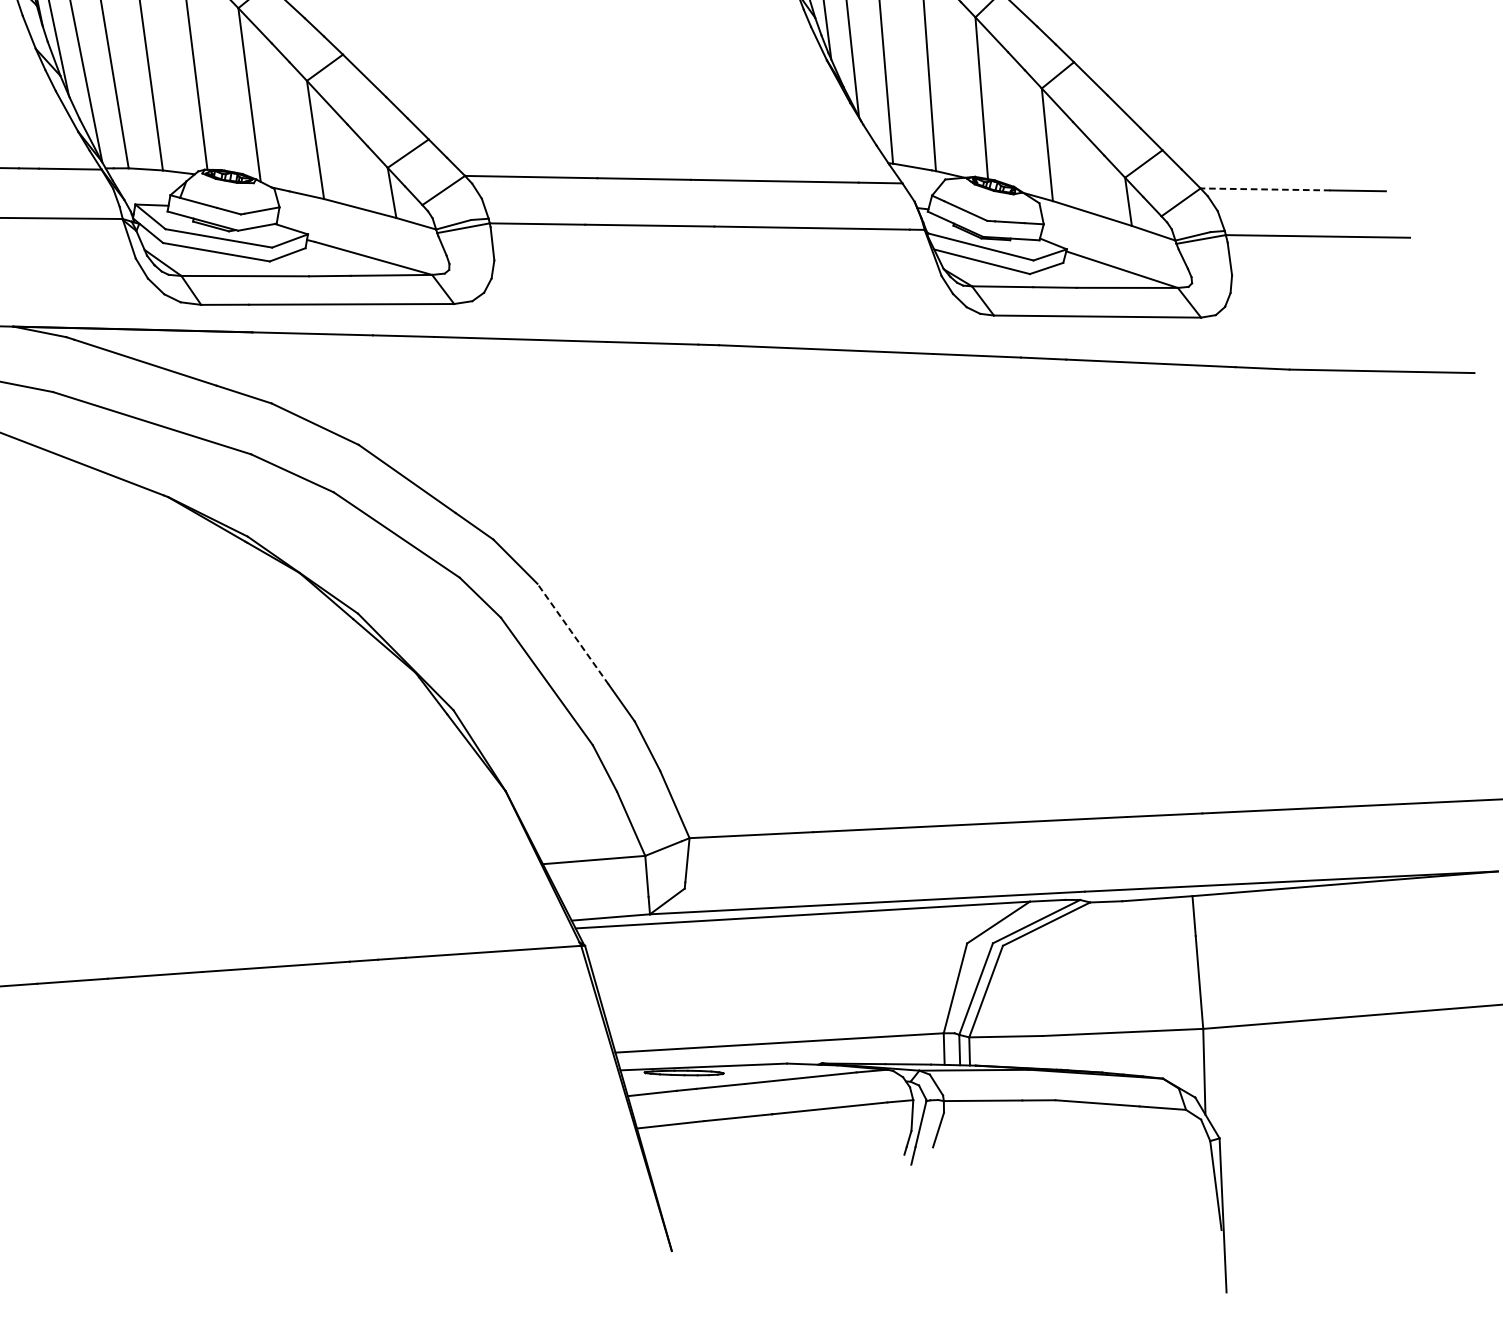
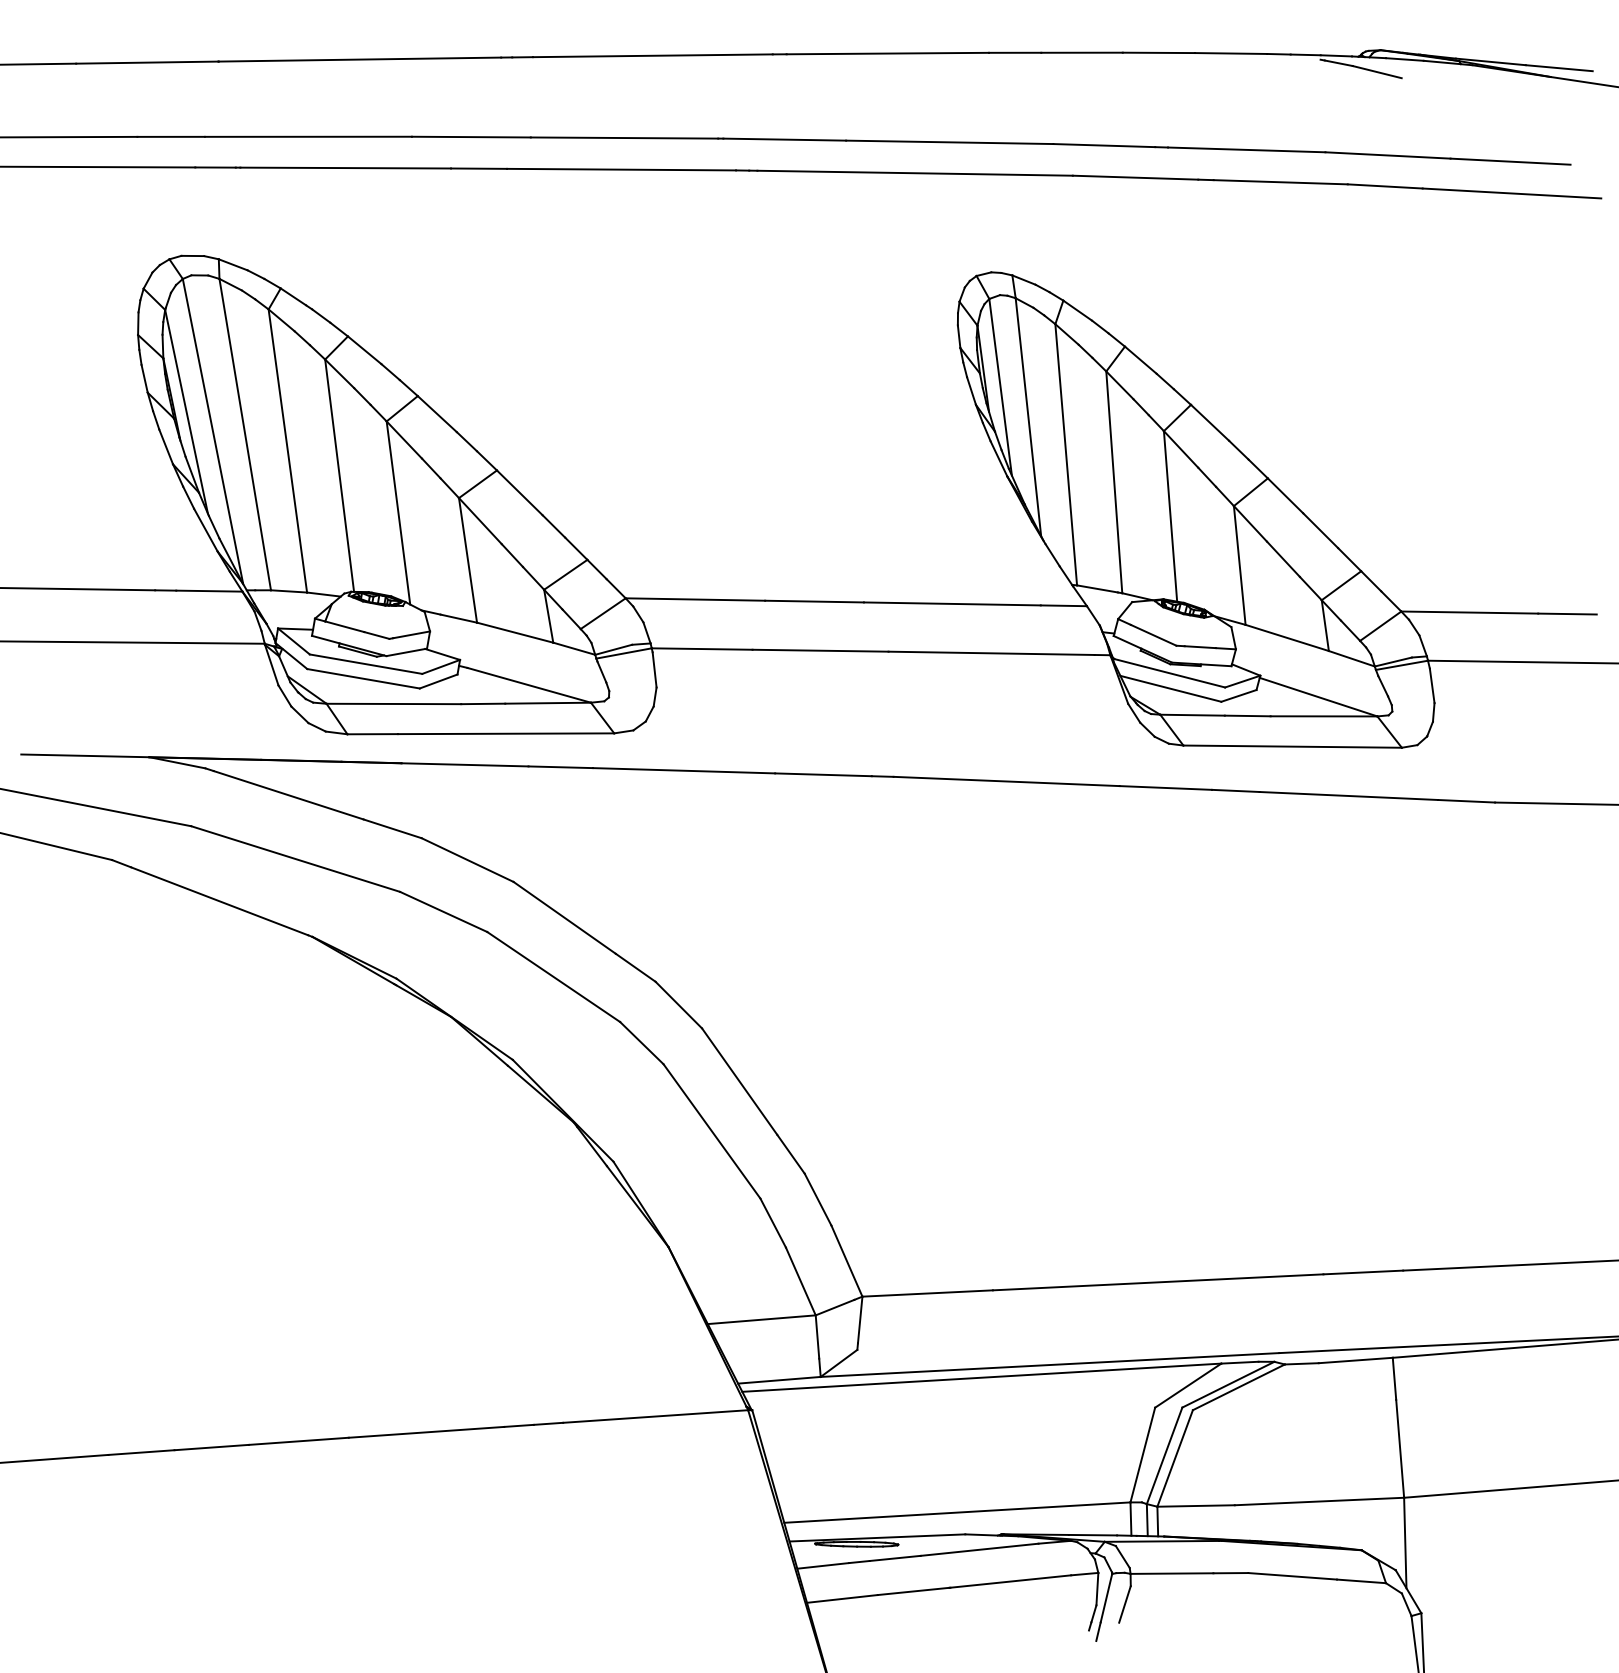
line: (1265, 189) -> (1469, 612), dashed -> solid
line: (572, 634) -> (739, 1081), dashed -> solid

